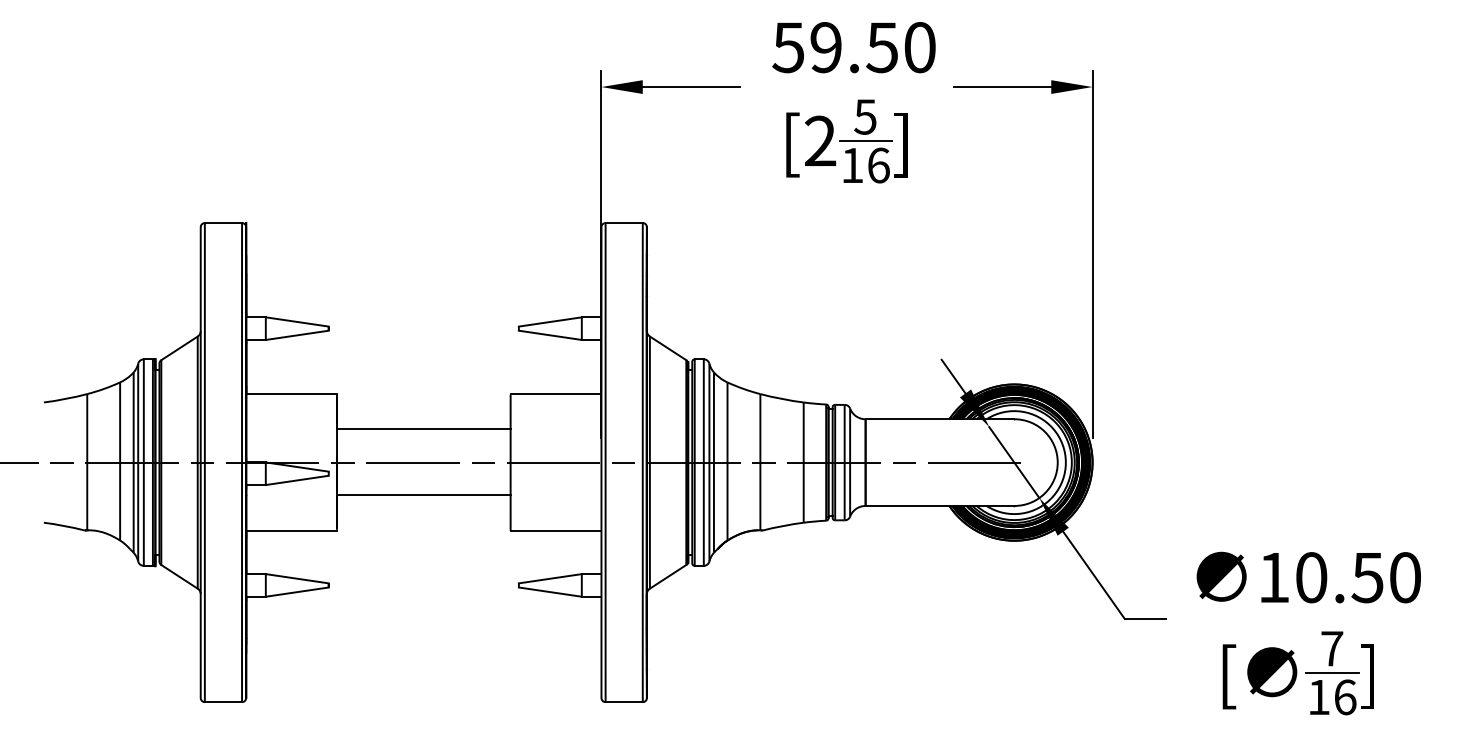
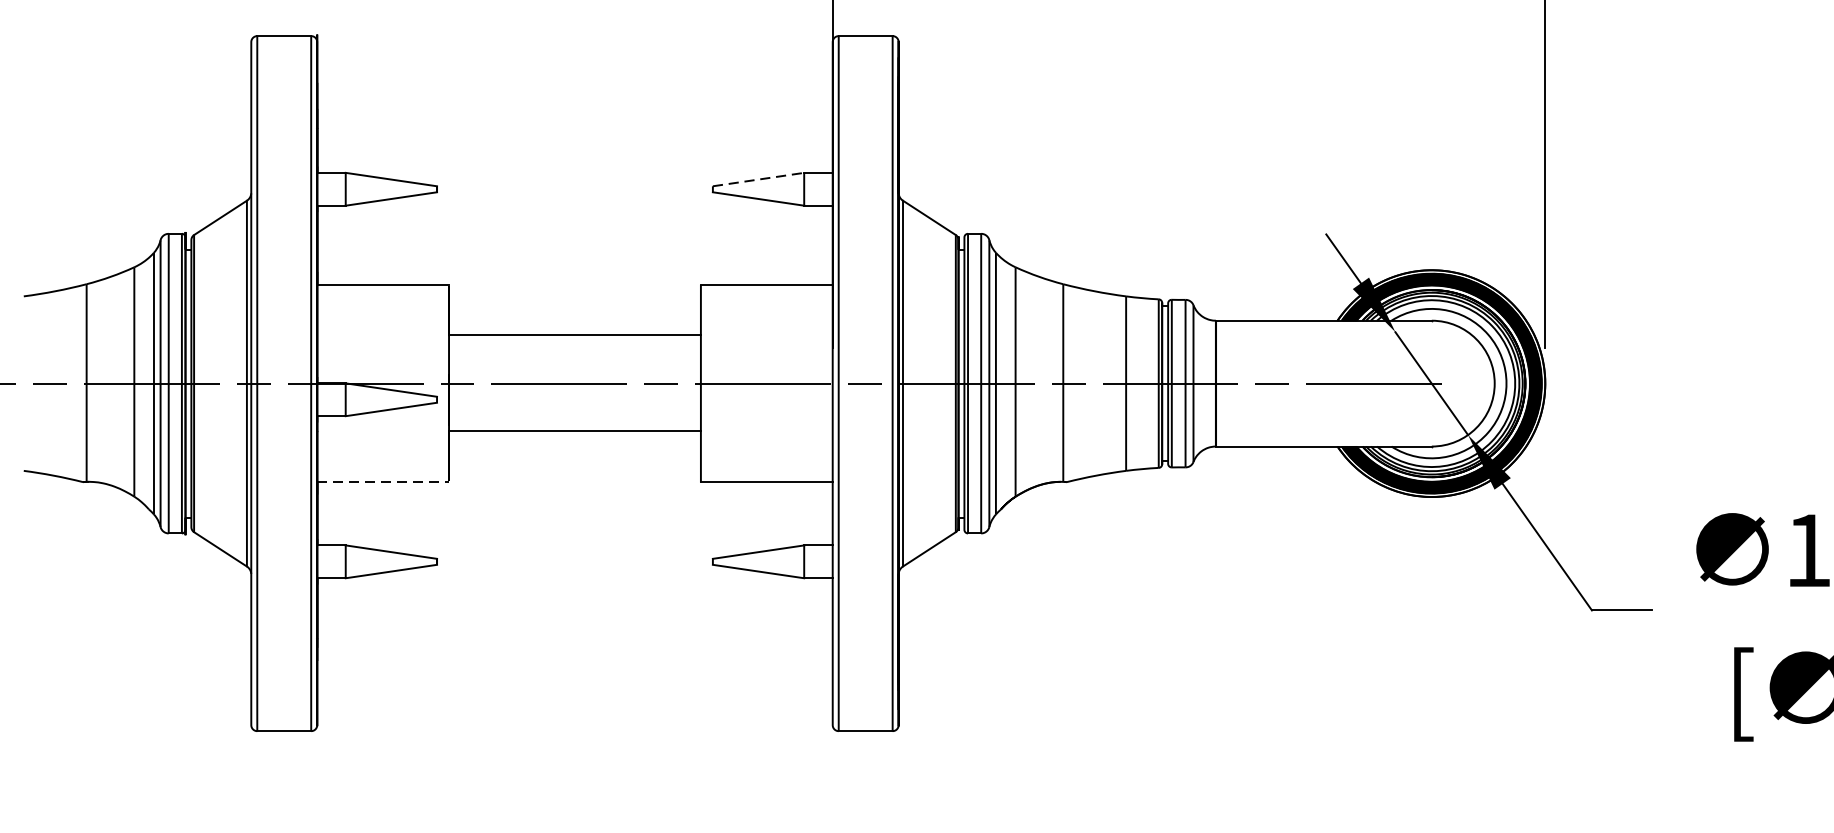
line: (550, 321) -> (758, 178), solid -> dashed
line: (292, 530) -> (384, 482), solid -> dashed

